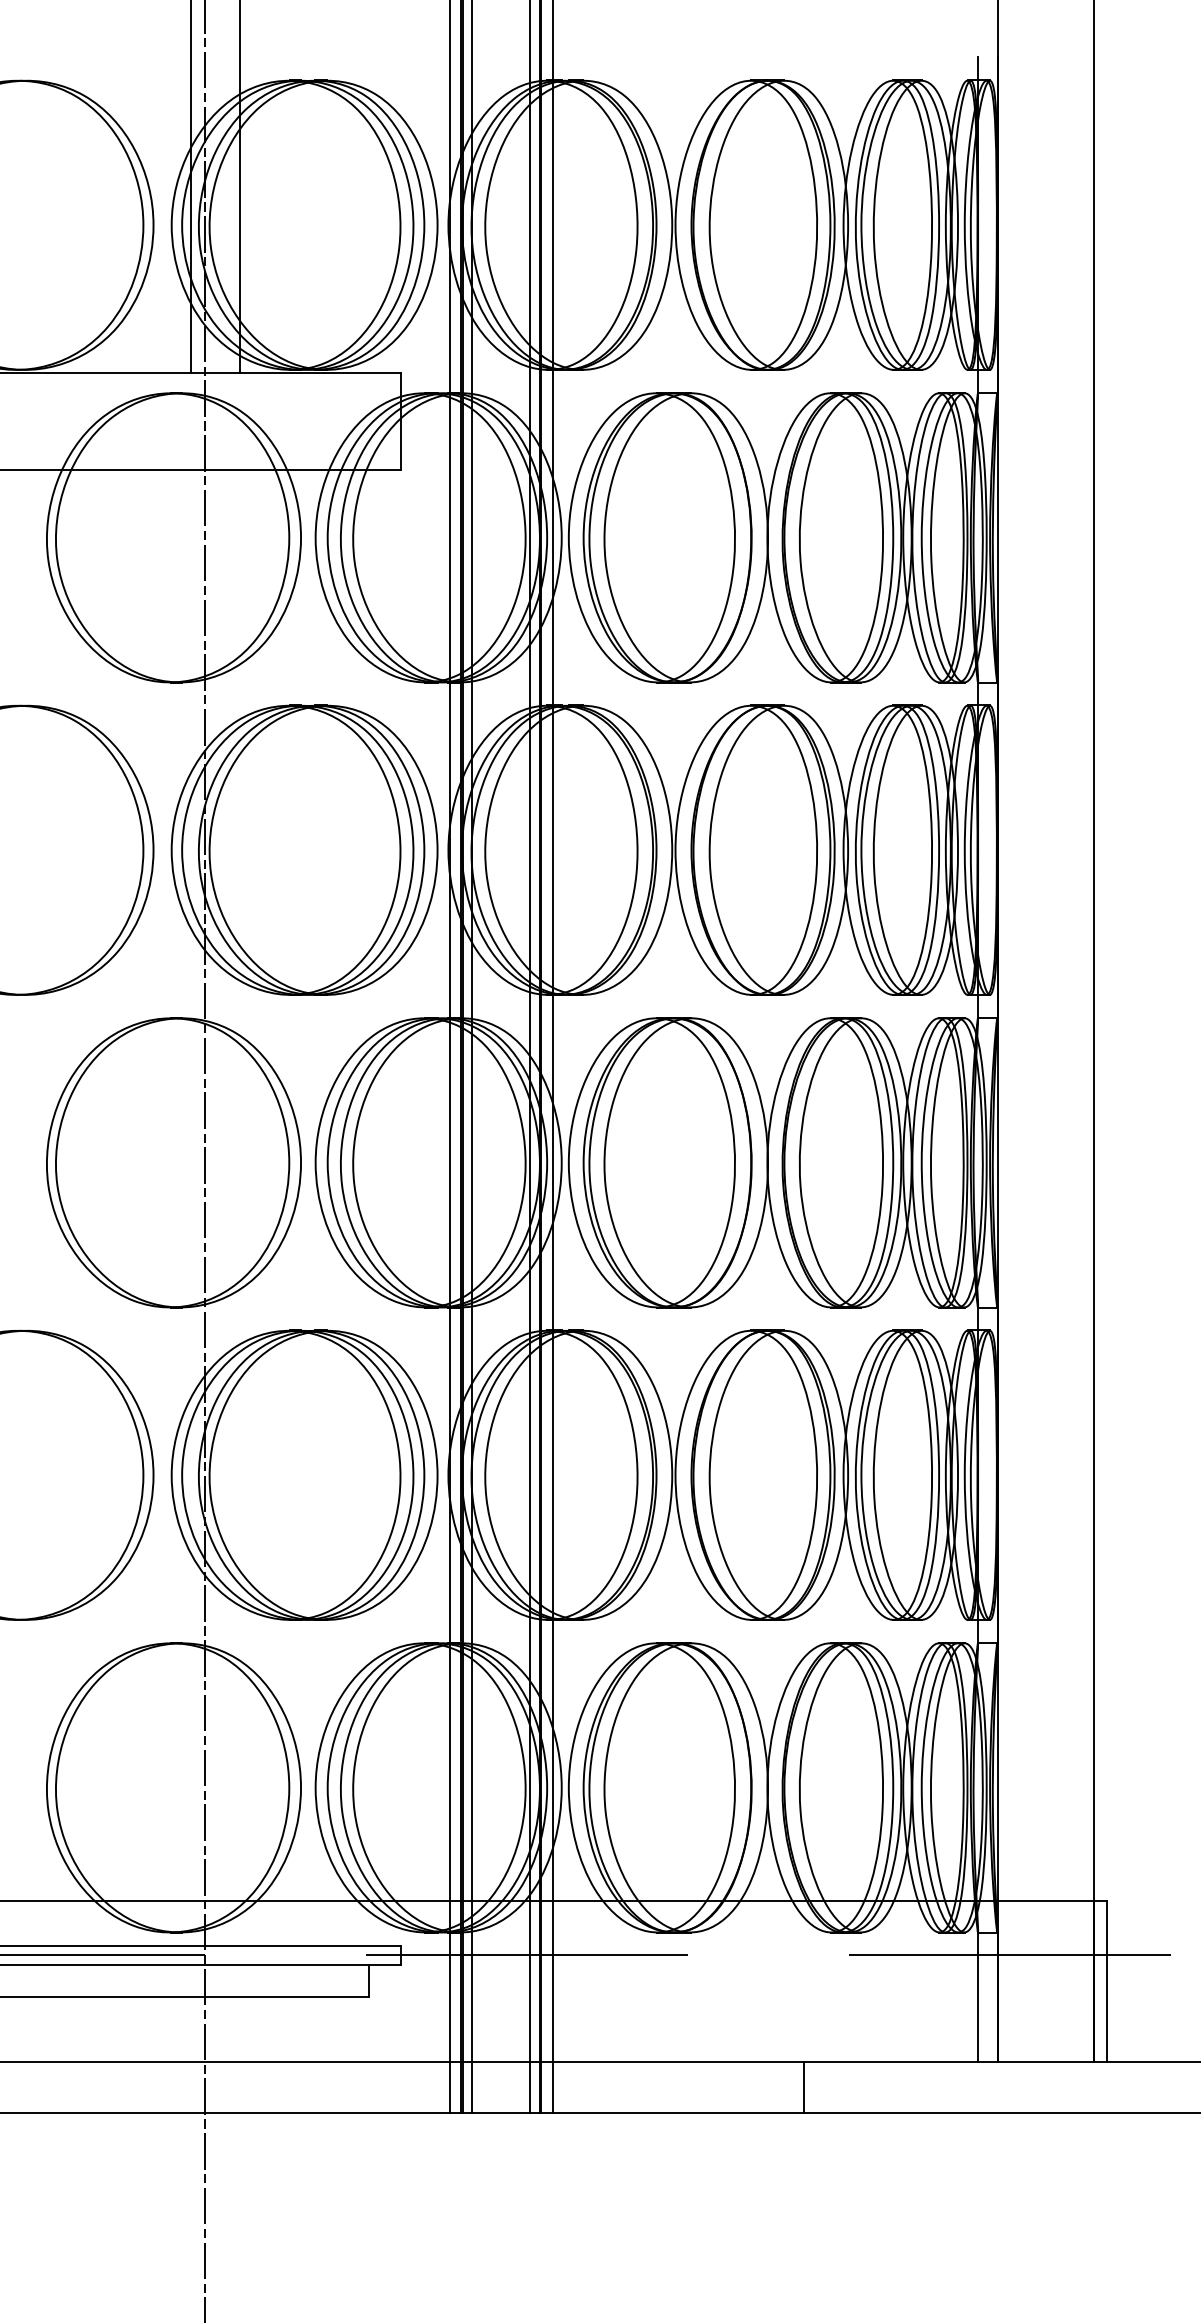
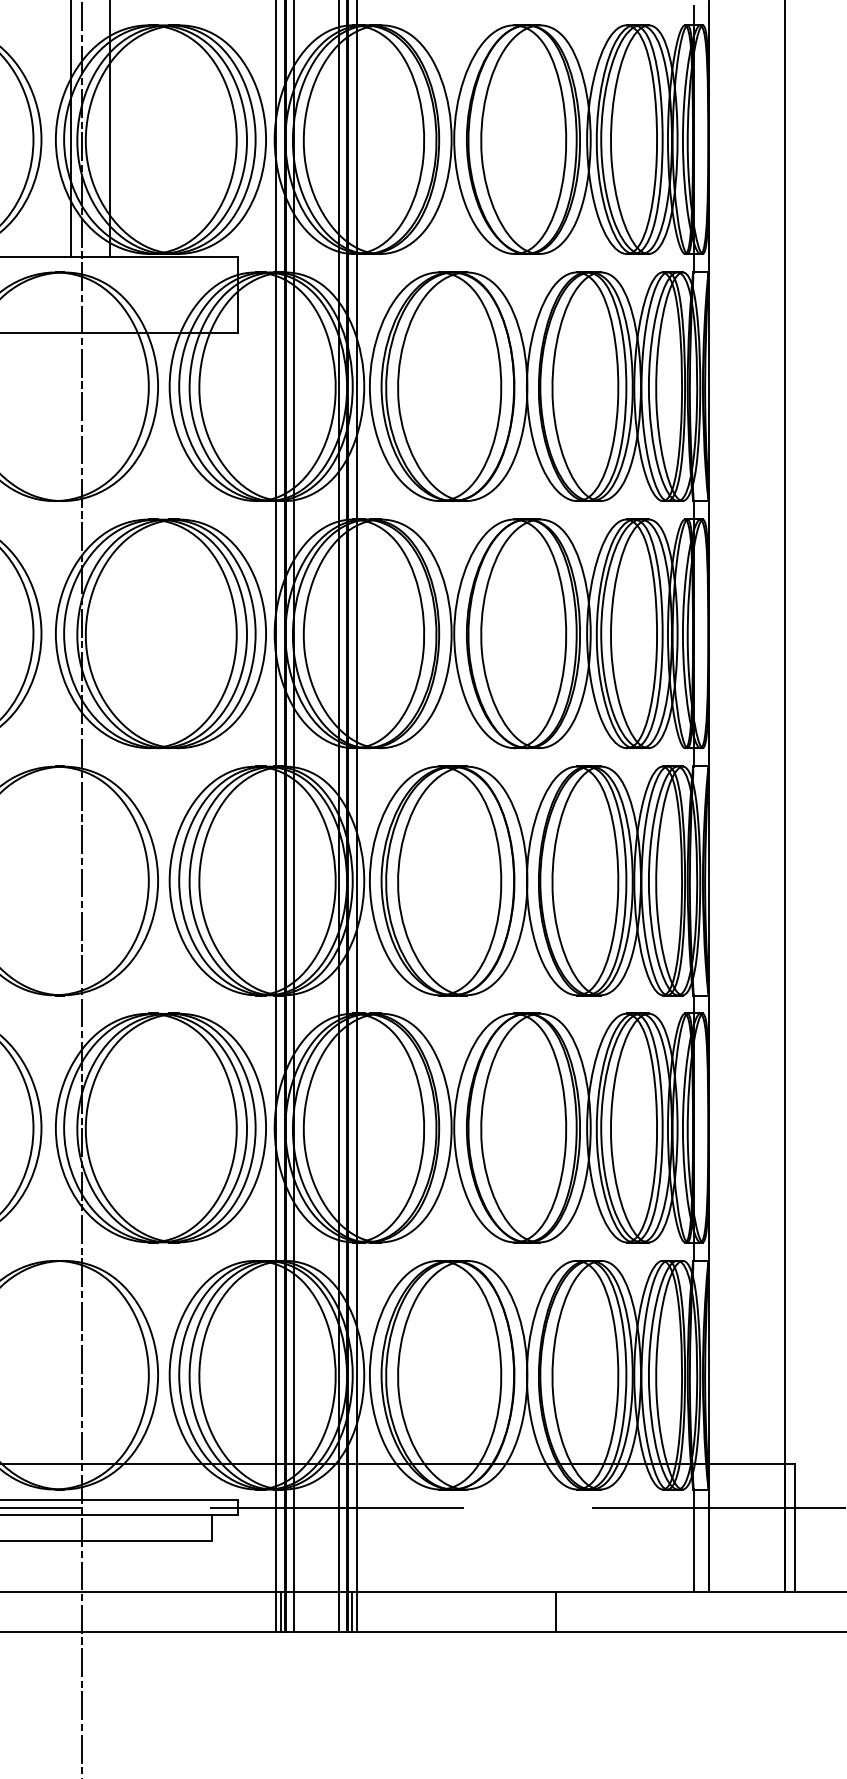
line: (456, 2087) -> (281, 1612), added
line: (546, 2087) -> (352, 1612), added

